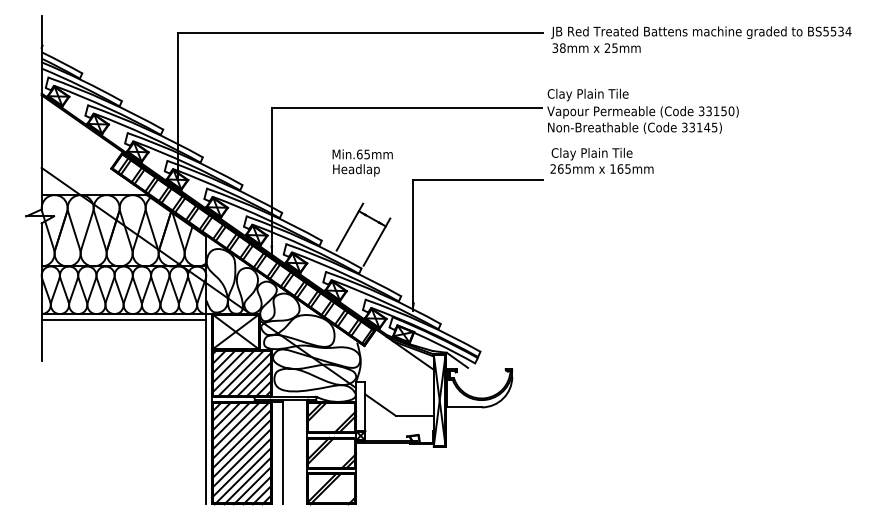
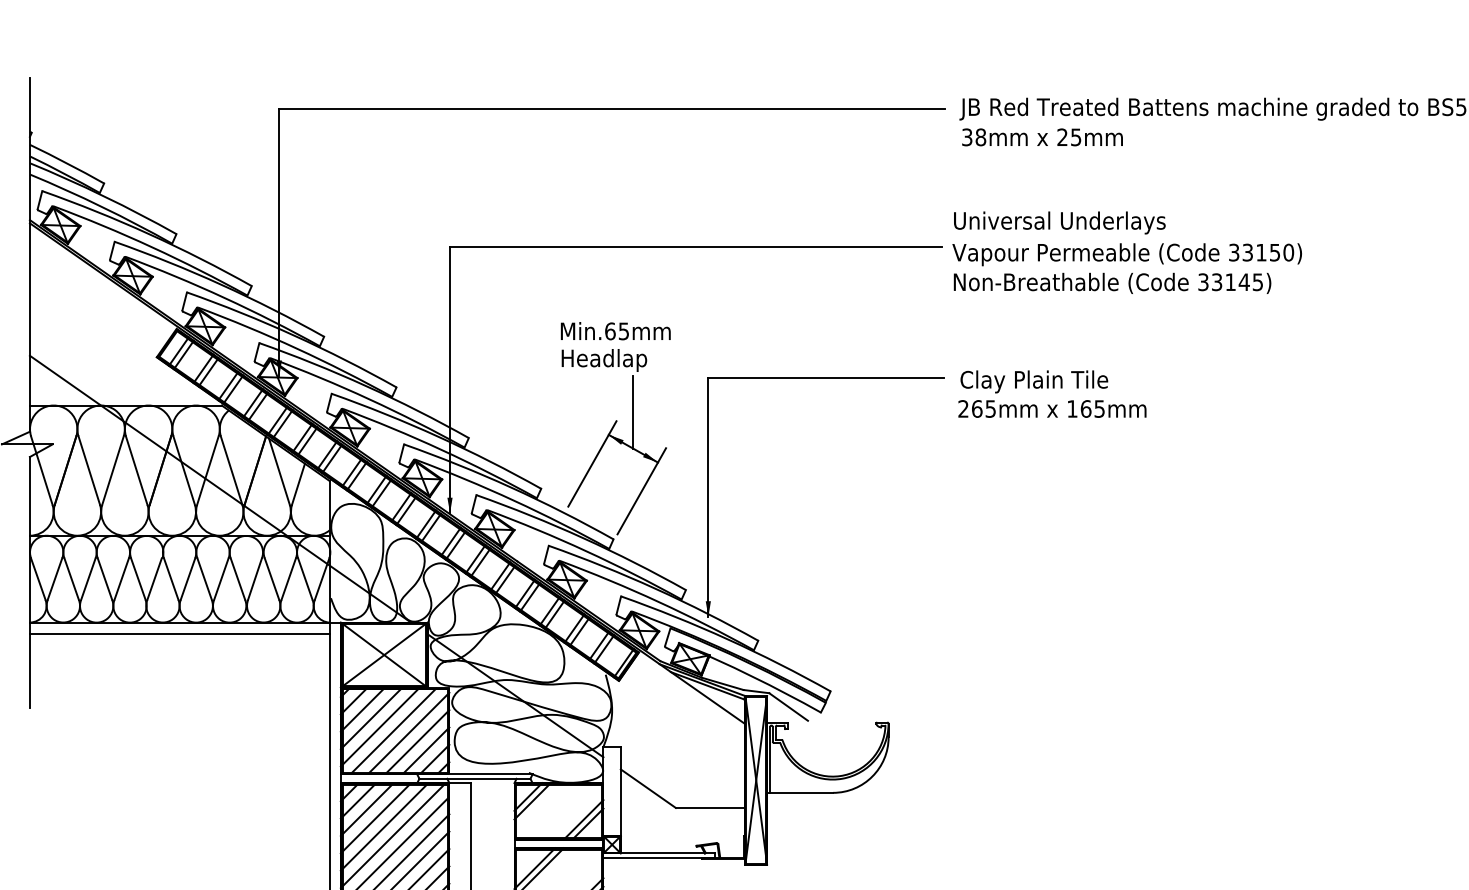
text: (605, 94) -> (1058, 221), Clay Plain Tile -> Universal Underlays
text: (601, 160) -> (1051, 393), moved
line: (372, 198) -> (633, 411), added

